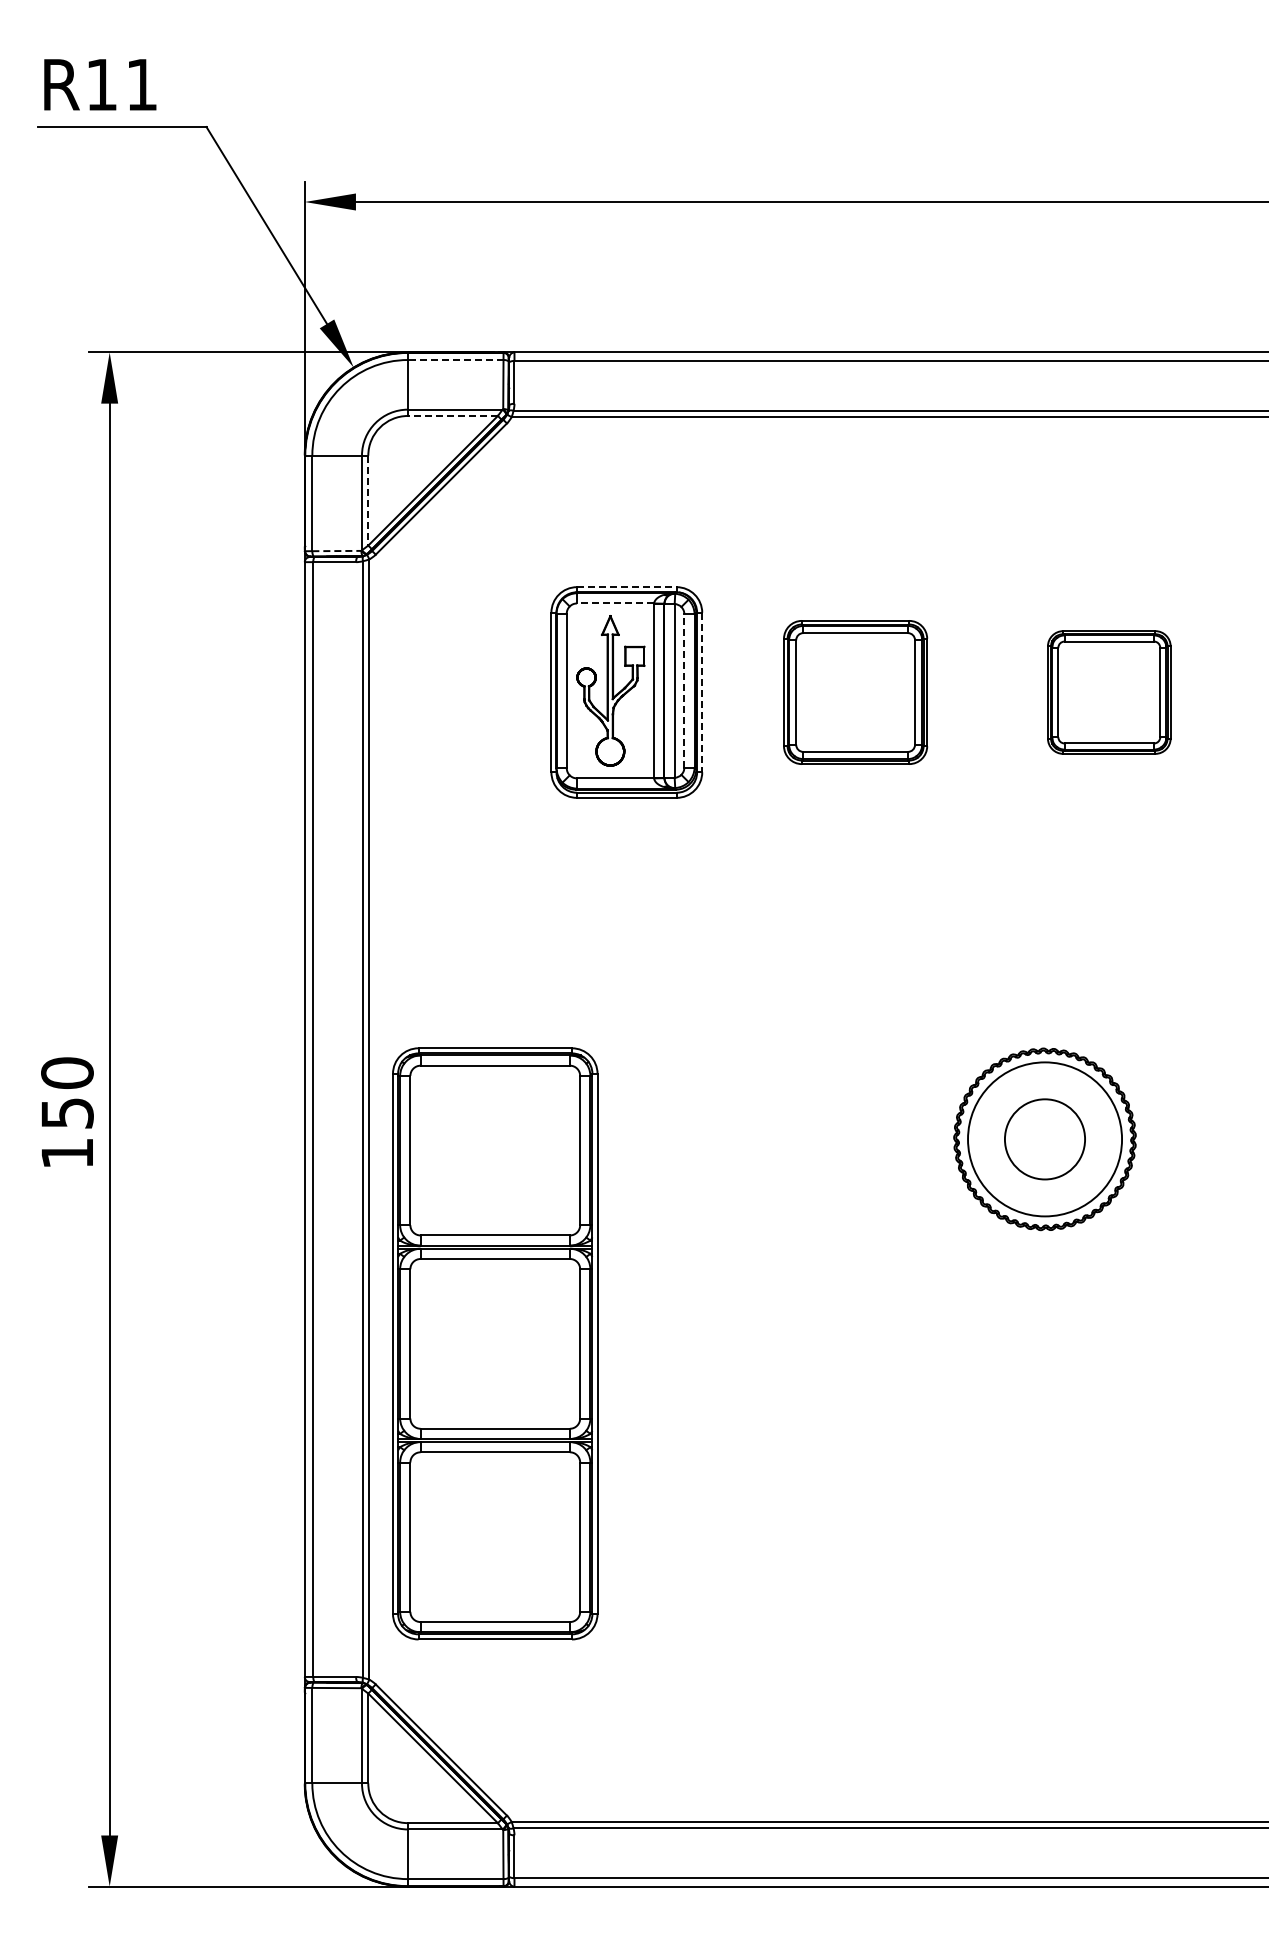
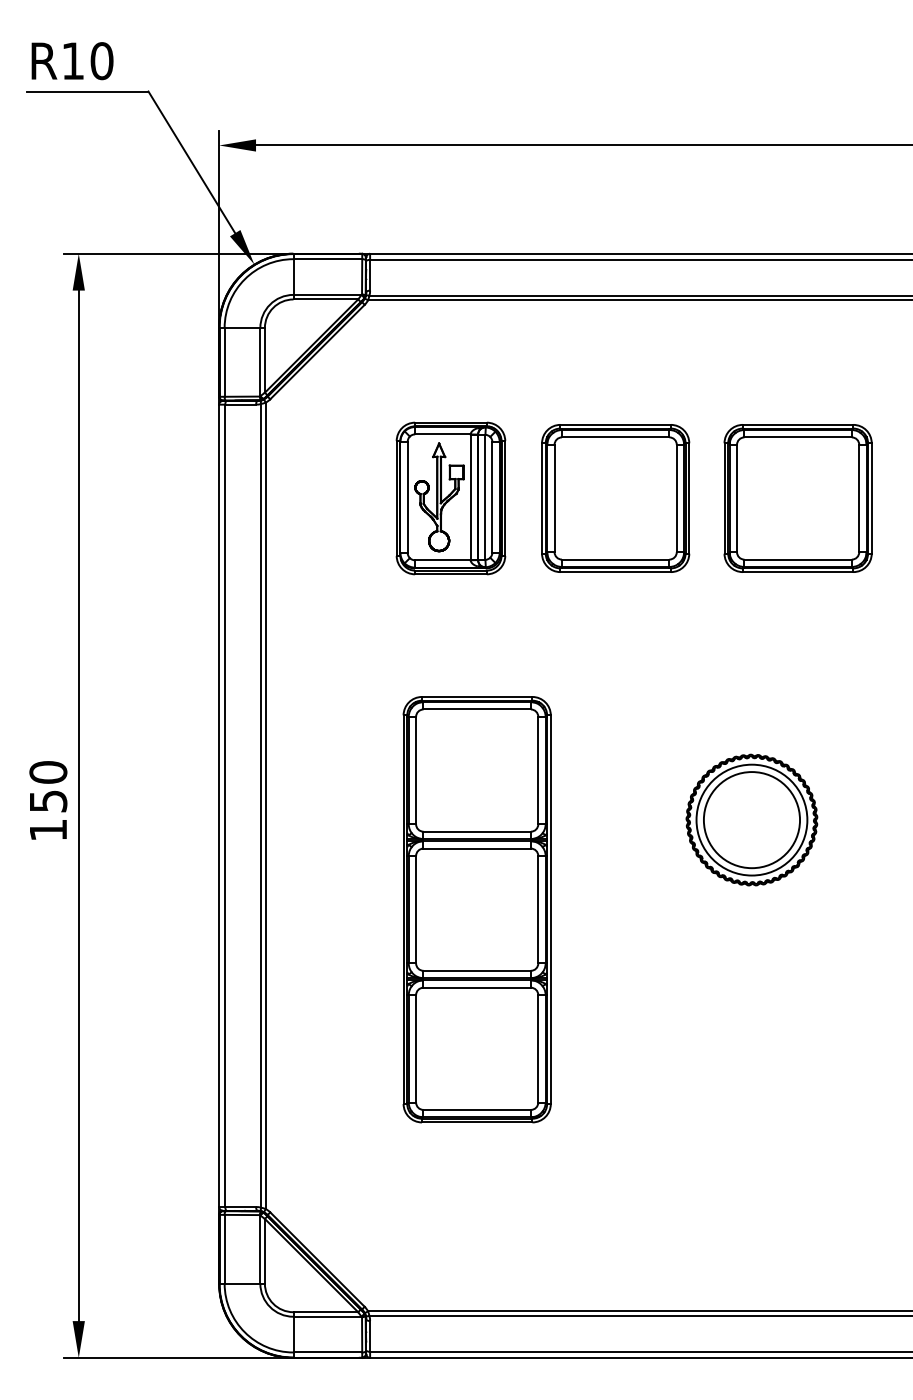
text: (141, 84) -> (101, 60), R11 -> R10
line: (455, 360) -> (327, 259), dashed -> solid
line: (452, 415) -> (325, 299), dashed -> solid
line: (368, 500) -> (265, 360), dashed -> solid
line: (336, 551) -> (242, 397), dashed -> solid
line: (626, 587) -> (450, 422), dashed -> solid
line: (615, 603) -> (442, 434), dashed -> solid
line: (684, 690) -> (492, 497), dashed -> solid
line: (702, 692) -> (505, 498), dashed -> solid
part: (855, 692) -> (615, 498), size x1.43
part: (1109, 692) -> (798, 498), size x1.67
circle: (1044, 1139) -> (751, 820), size x1.67
part: (495, 1343) -> (477, 909), moved

